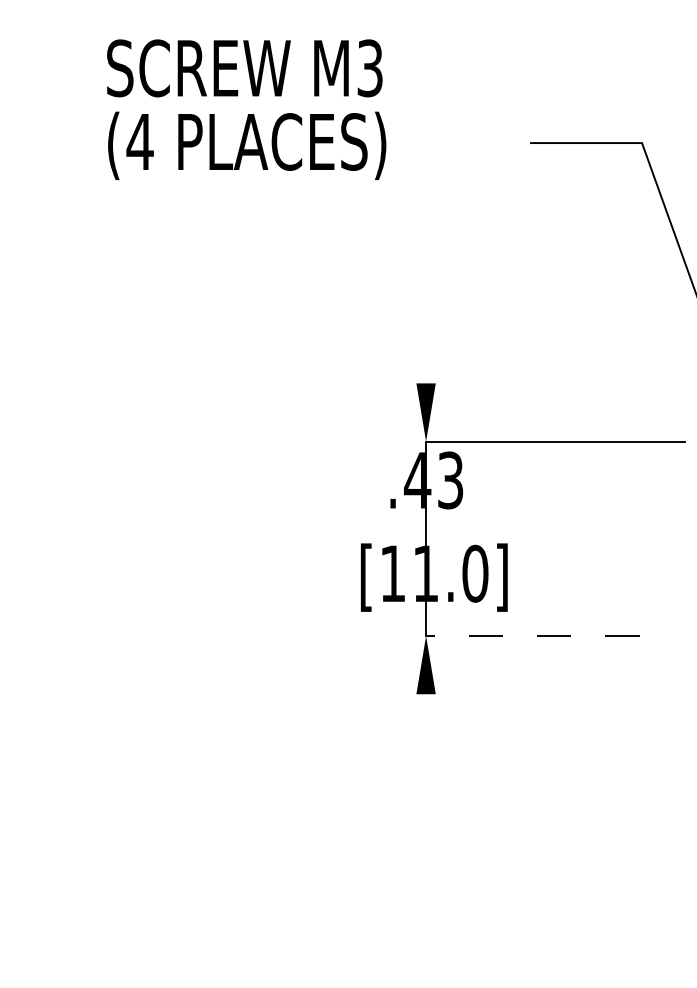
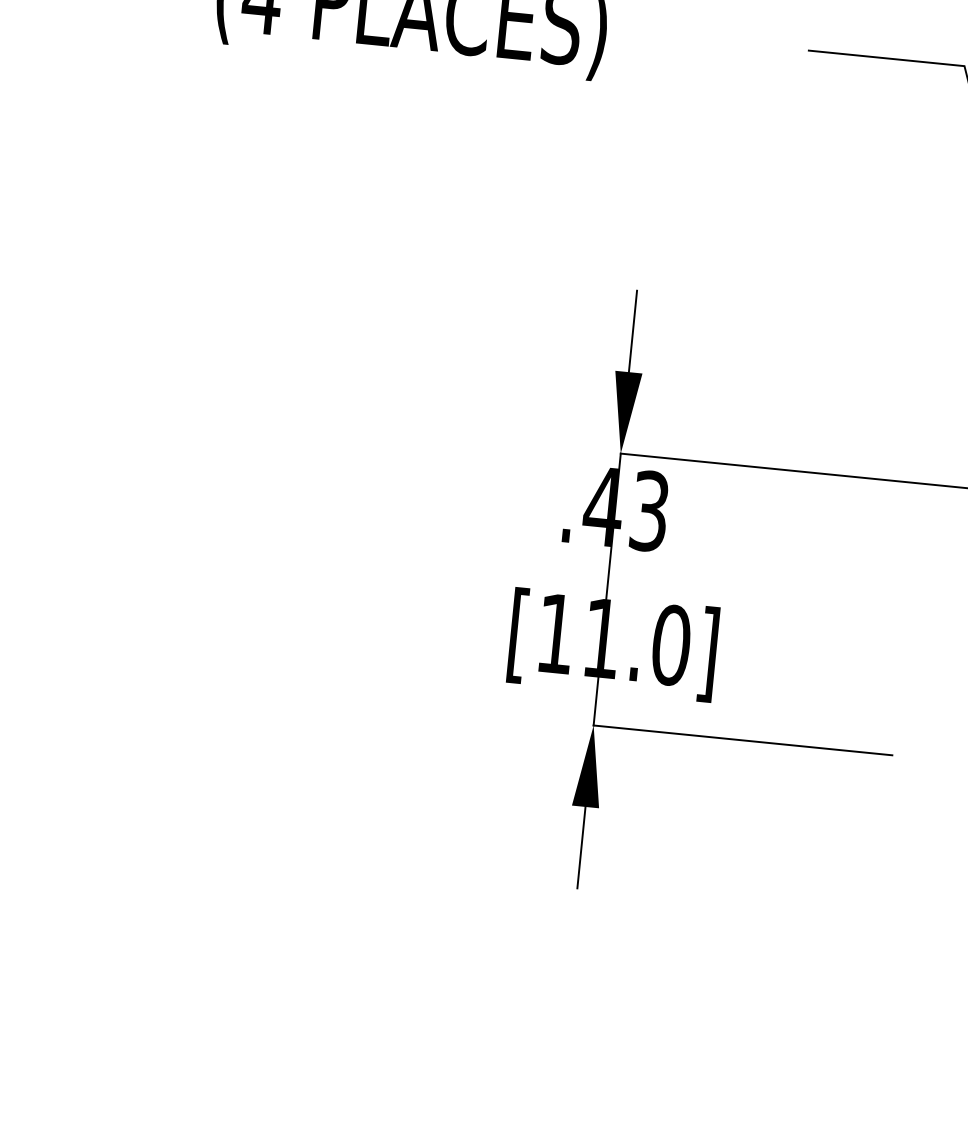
line: (426, 354) -> (633, 331), added
line: (532, 636) -> (742, 741), dashed -> solid
line: (426, 723) -> (581, 847), added

